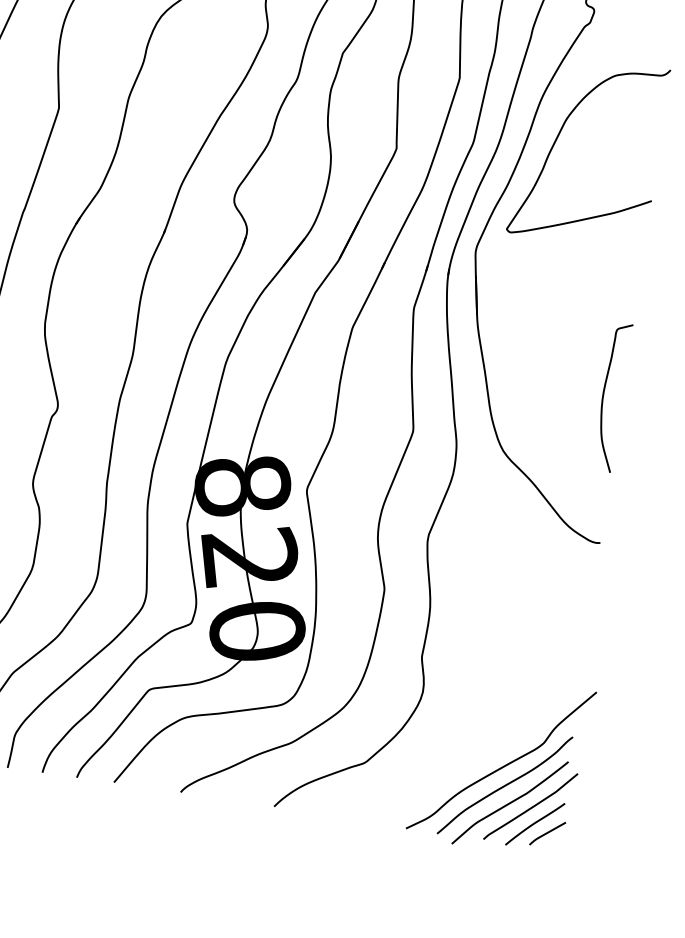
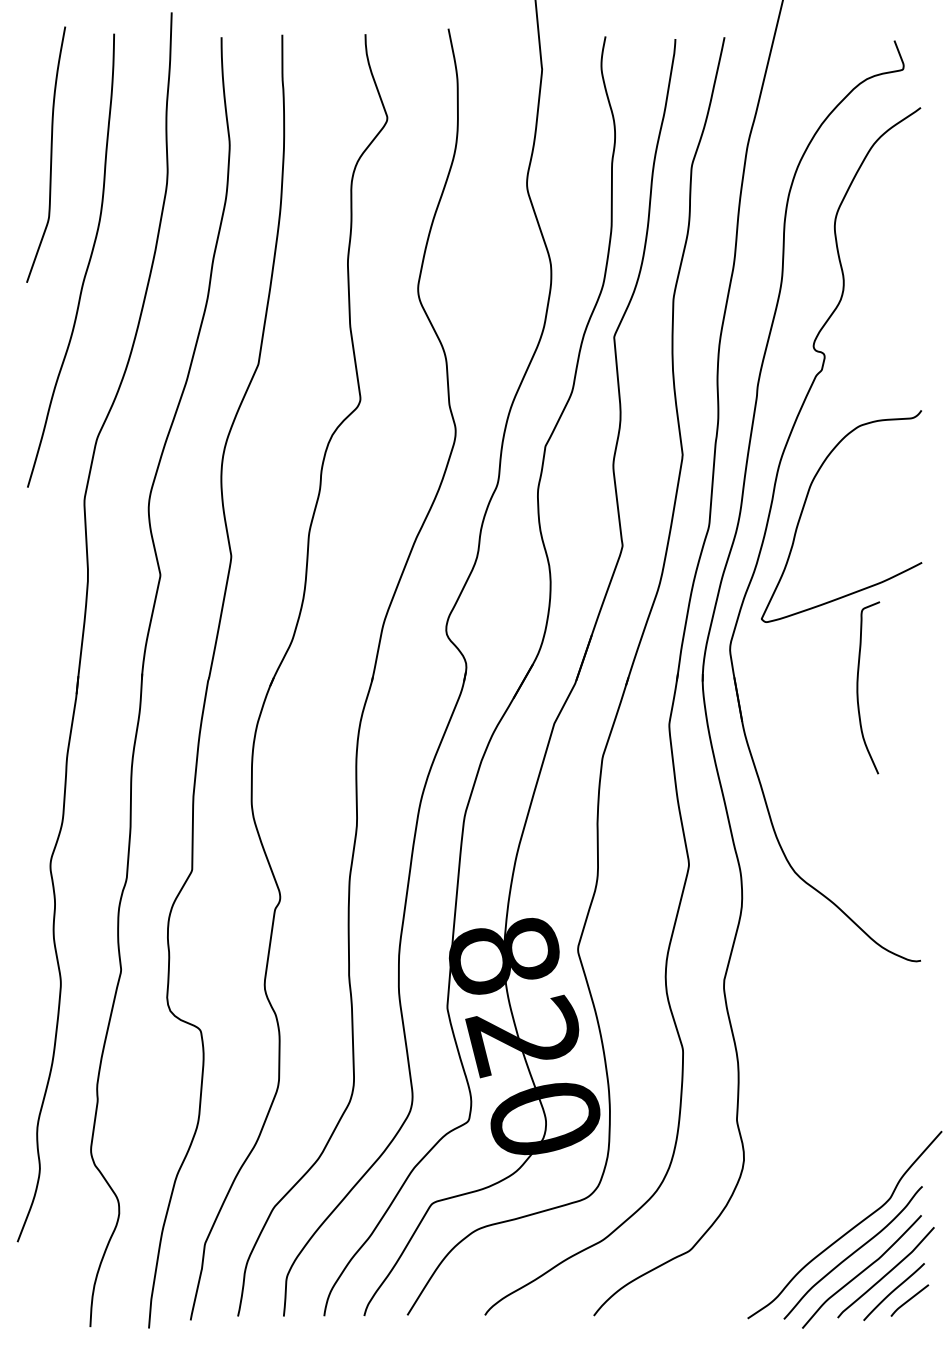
curve: (604, 395) -> (858, 687), moved

